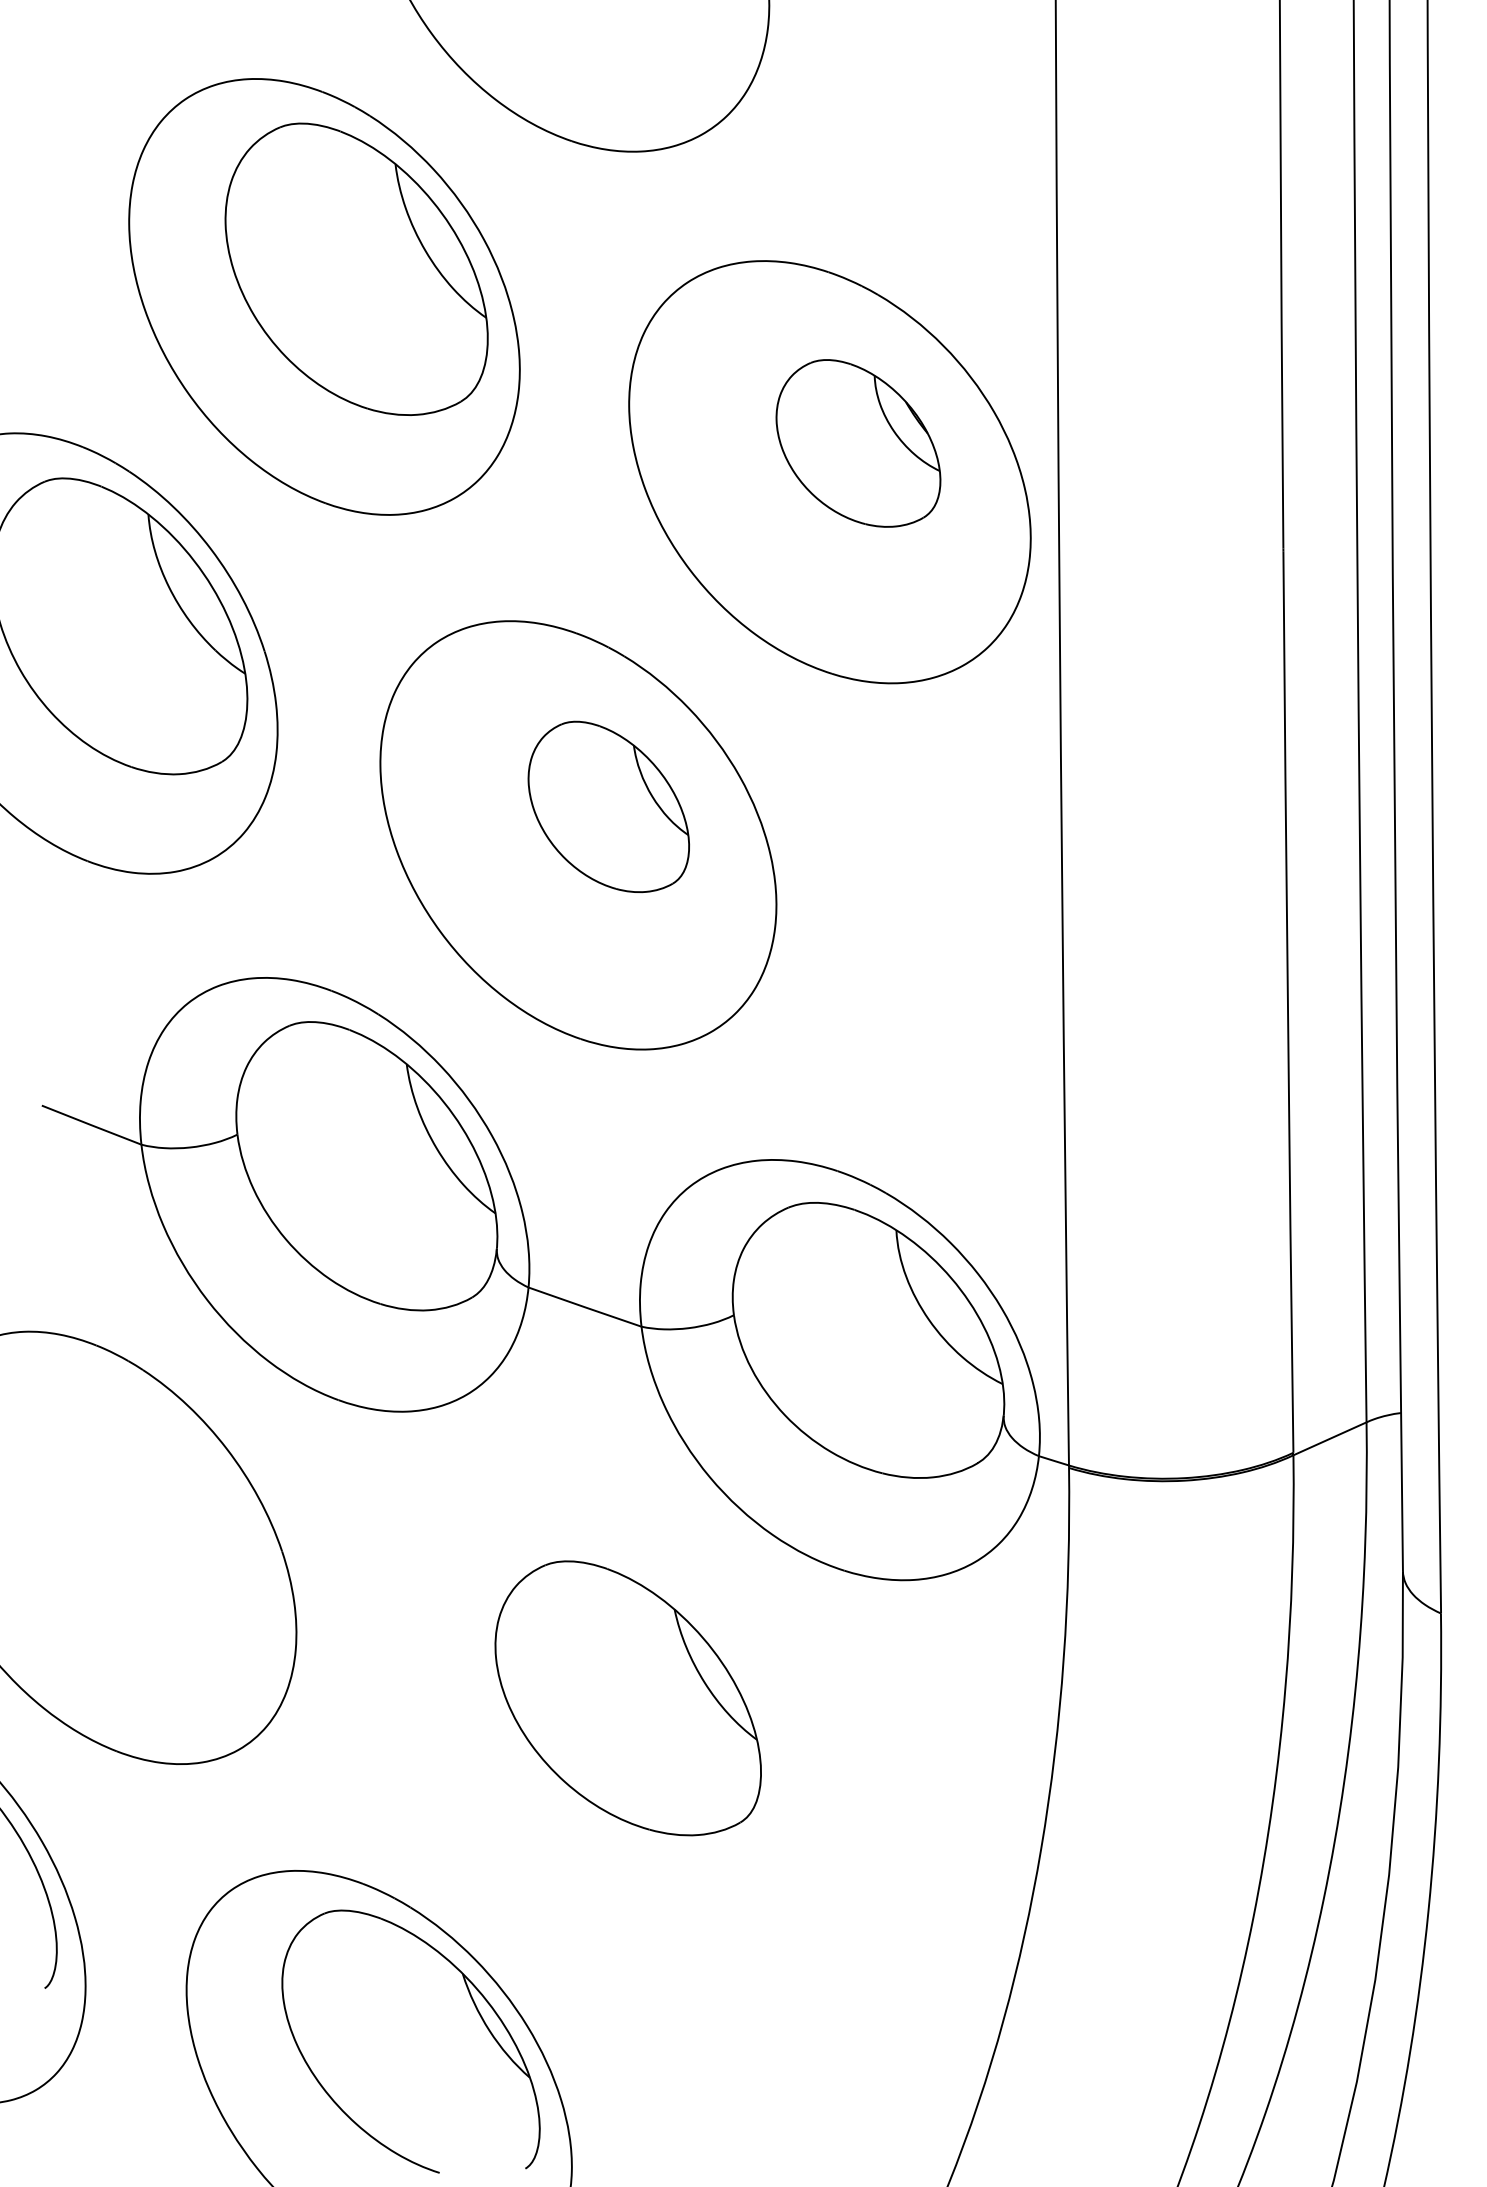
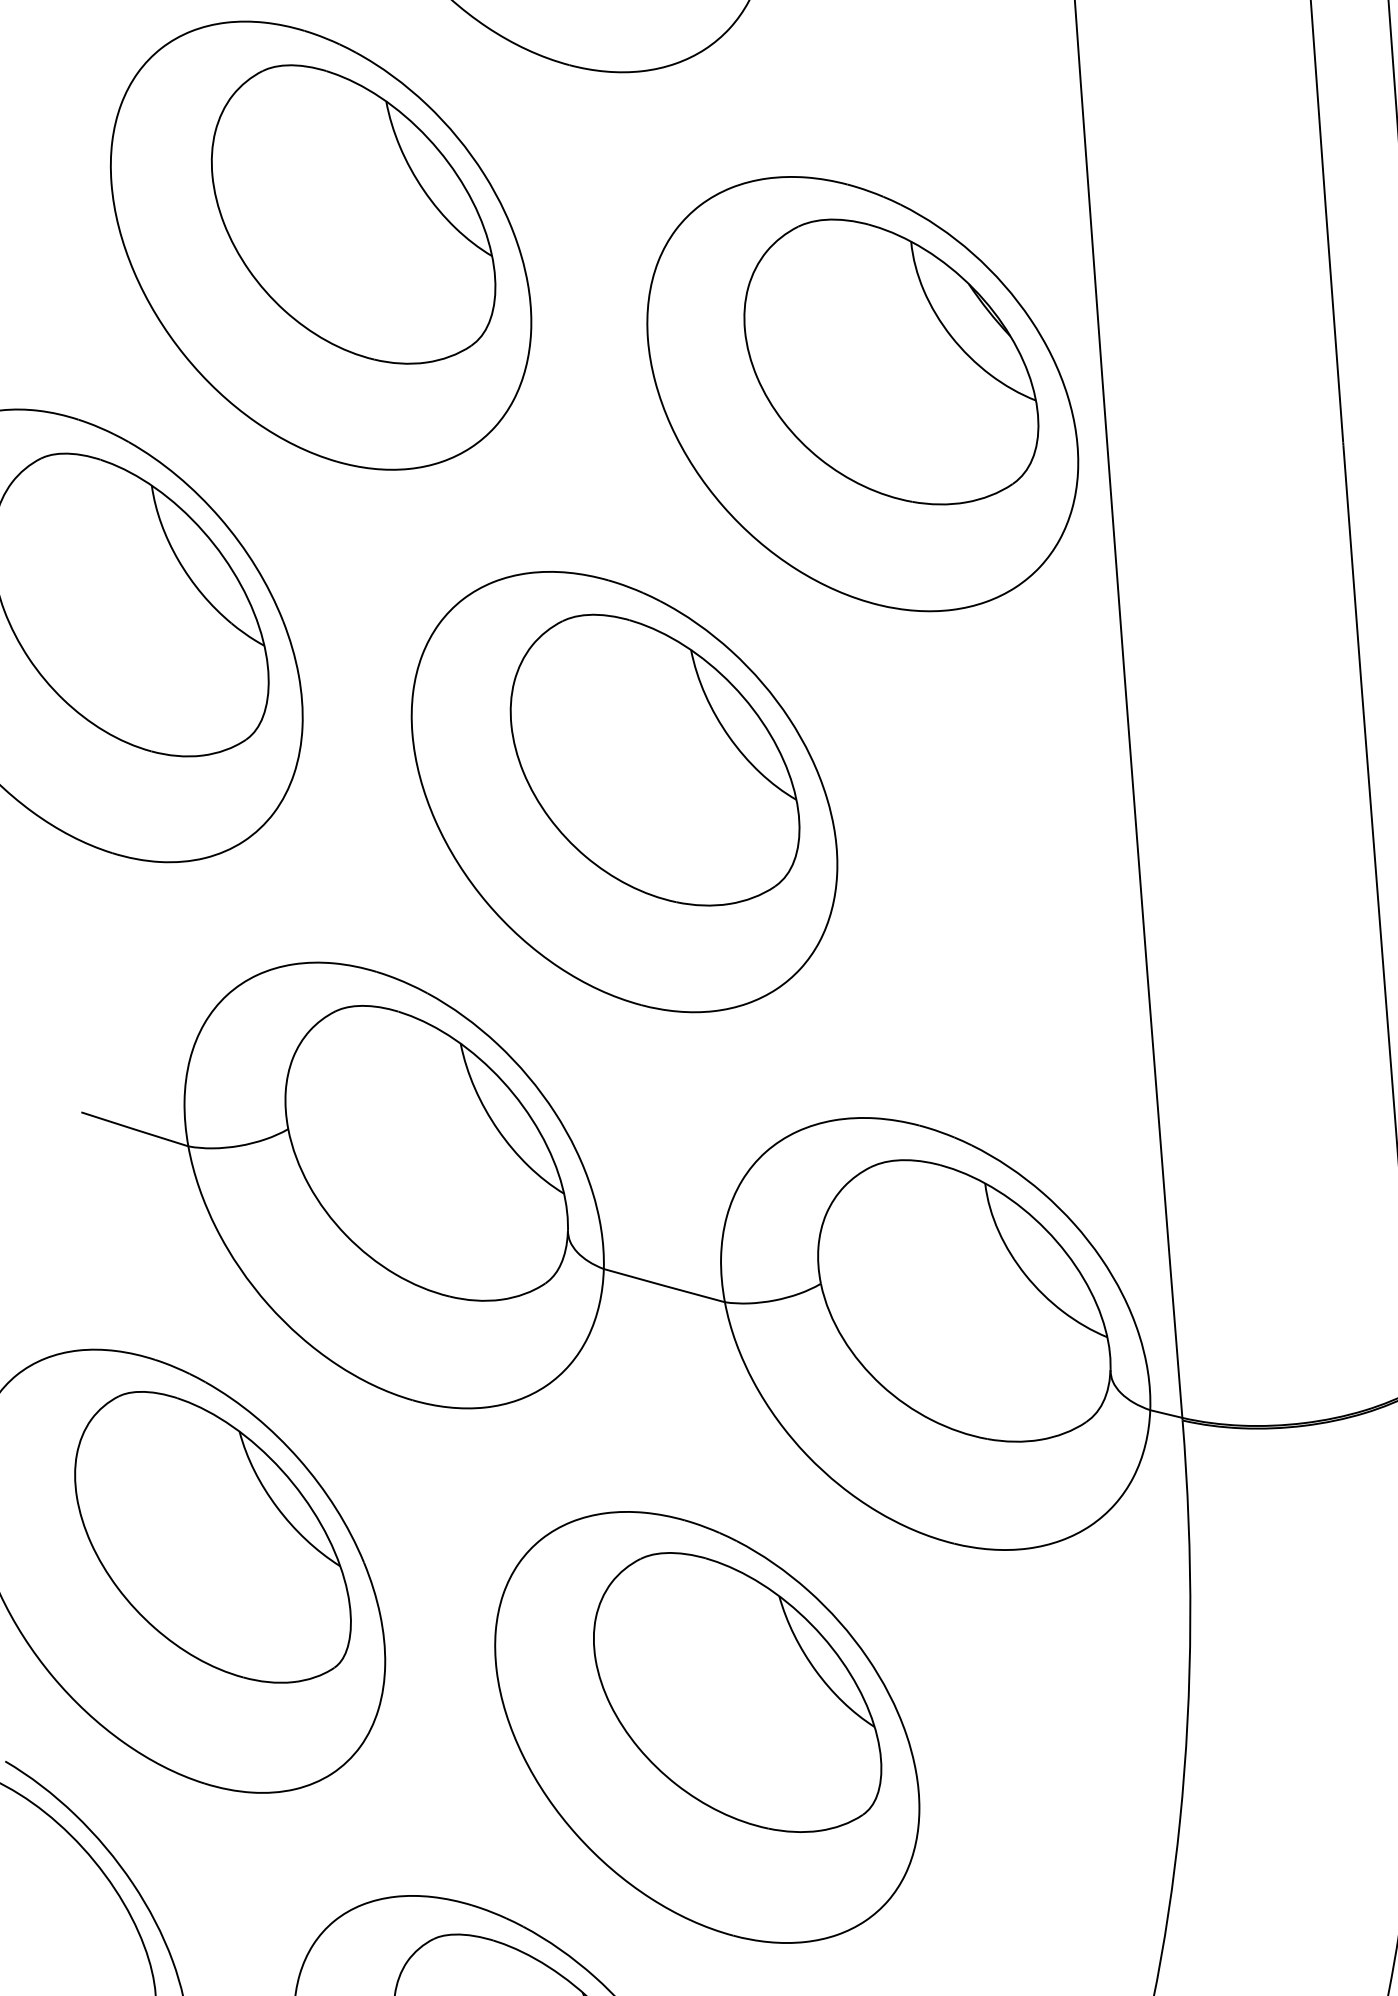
part: (858, 443) -> (890, 361), size x1.67
part: (608, 806) -> (654, 759), size x1.67
part: (138, 1517) -> (211, 1537), added
part: (597, 1729) -> (706, 1727), added

